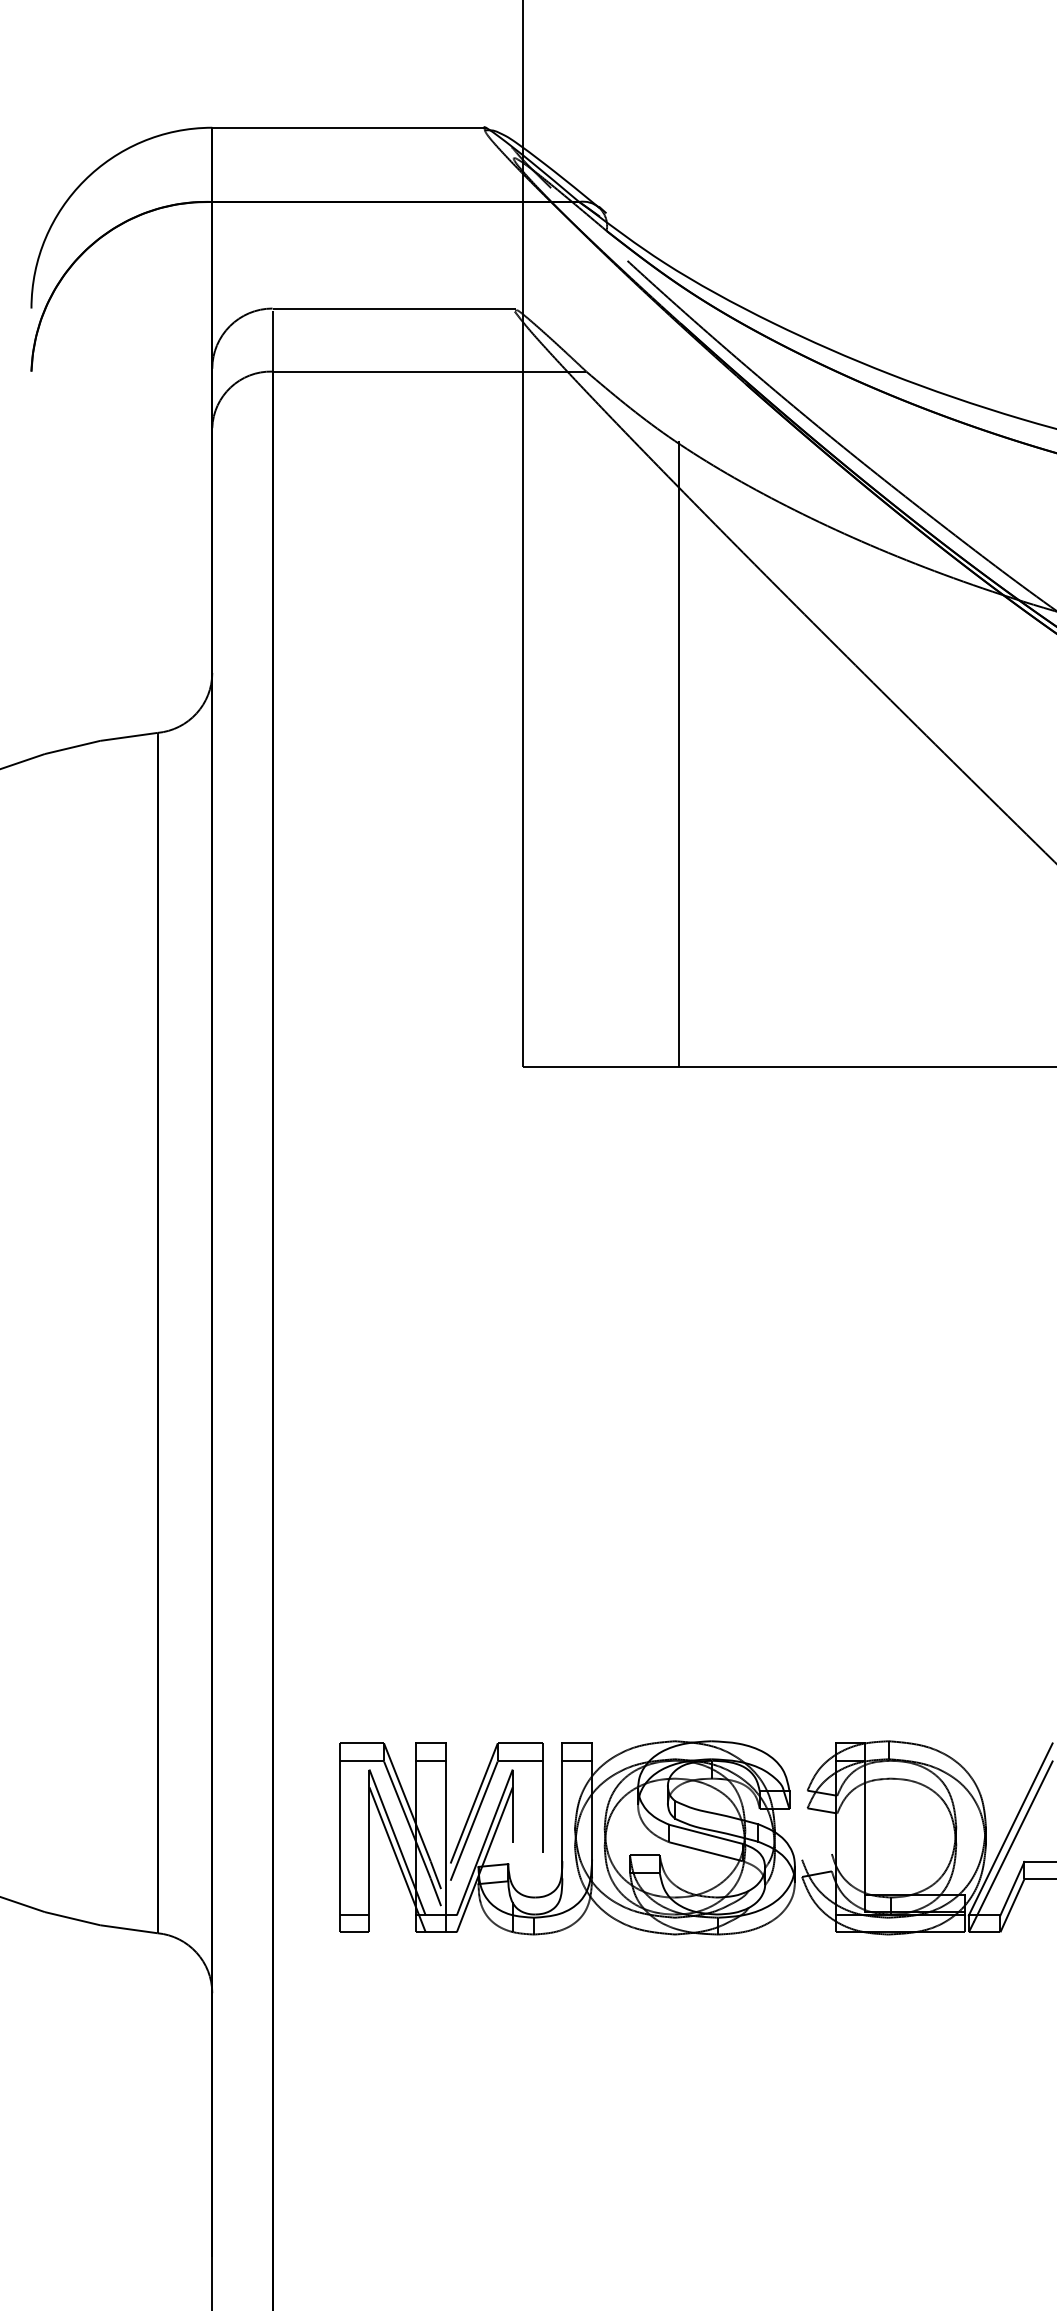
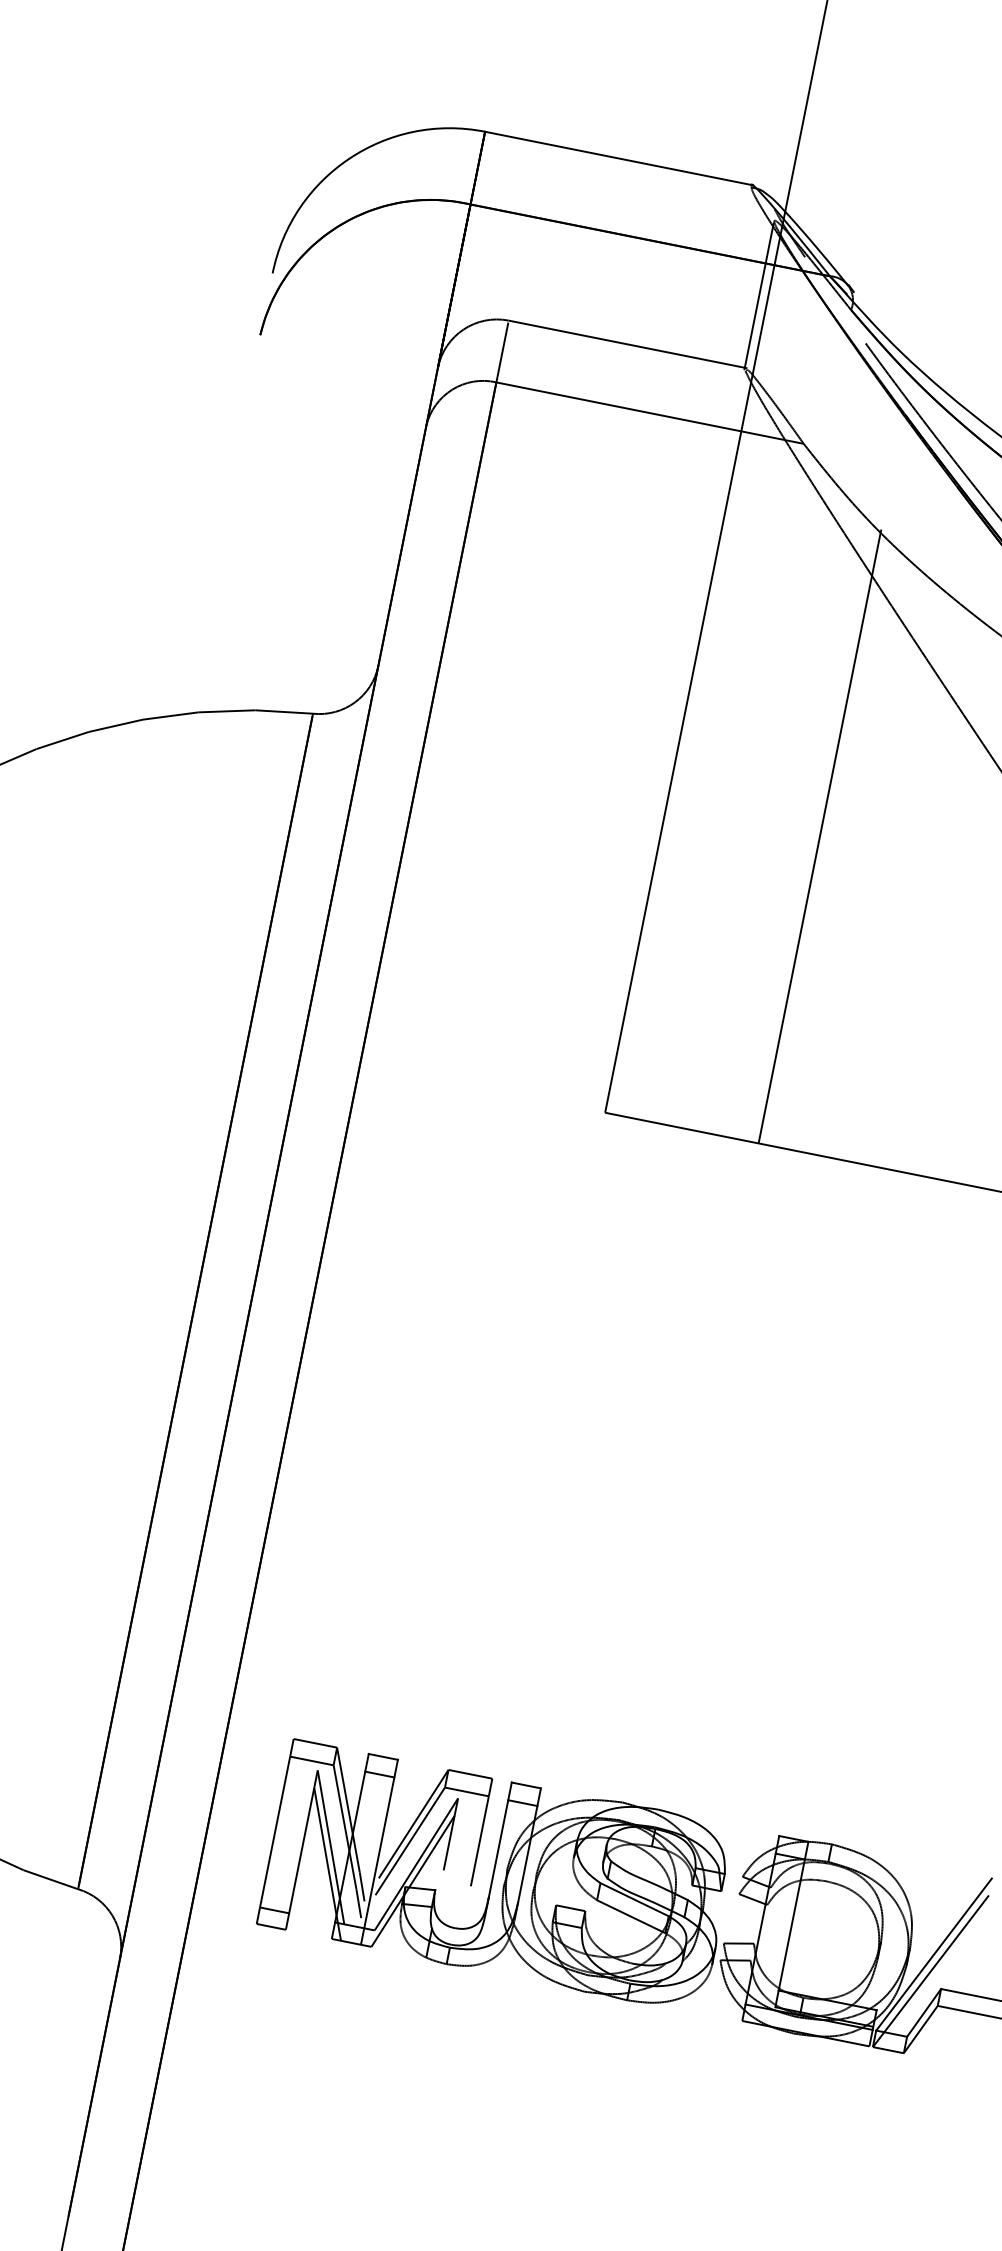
line: (513, 235) -> (759, 296), added
line: (816, 1856) -> (738, 1943), added

